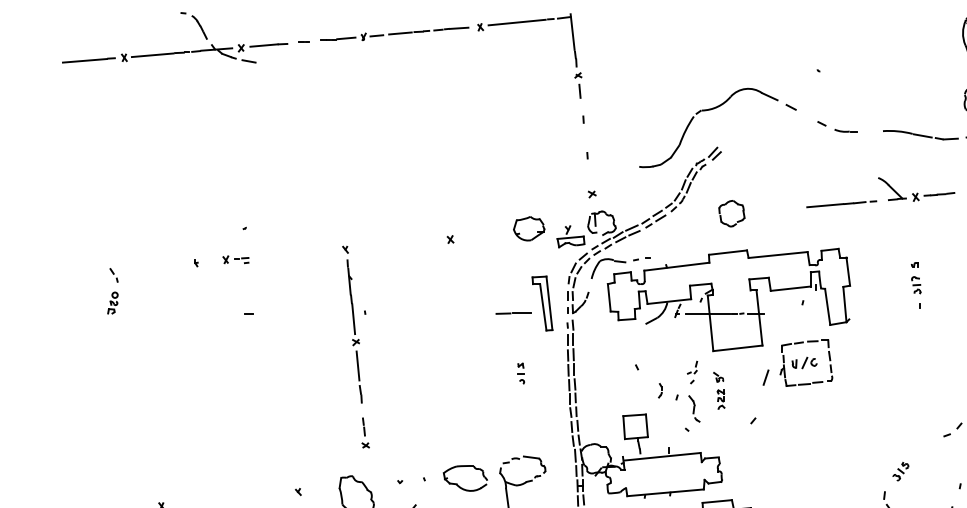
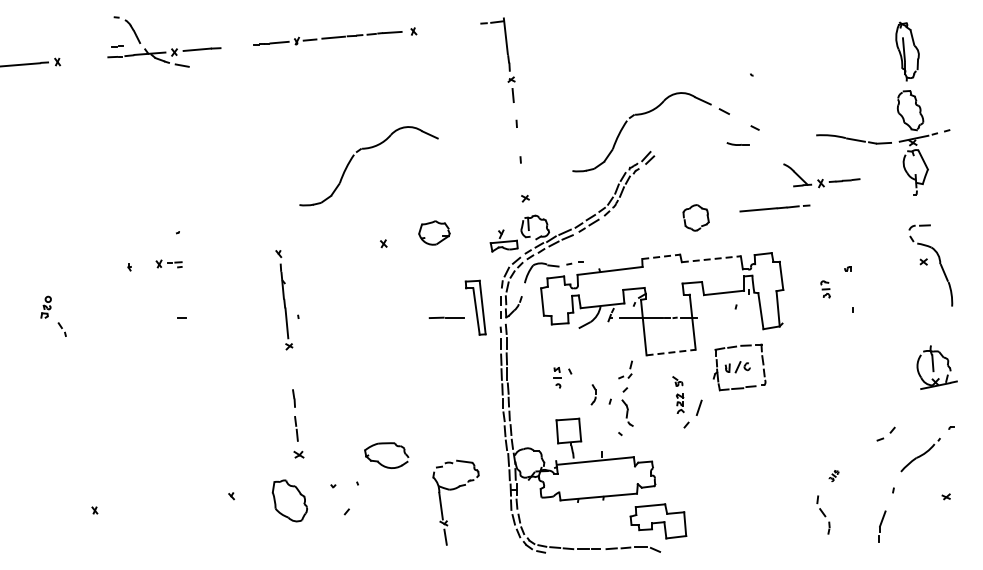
line: (516, 22) -> (449, 26), removed
line: (304, 42) -> (117, 46), moved
line: (152, 55) -> (85, 59), removed
part: (845, 130) -> (737, 143), moved
part: (434, 145) -> (367, 149), added
part: (916, 189) -> (821, 175), moved
part: (731, 213) -> (695, 217), moved
part: (529, 228) -> (434, 232), moved
line: (728, 252) -> (661, 256), solid -> dashed
line: (778, 255) -> (711, 259), solid -> dashed
part: (113, 275) -> (61, 329), moved
part: (916, 285) -> (825, 289), moved
line: (738, 348) -> (671, 352), solid -> dashed
line: (357, 365) -> (290, 369), removed
part: (692, 372) -> (625, 376), size x1.4
part: (521, 373) -> (557, 377), moved
line: (765, 377) -> (698, 407), moved
part: (660, 390) -> (593, 394), size x1.4
part: (719, 390) -> (678, 394), moved
part: (365, 432) -> (298, 436), size x1.4
part: (900, 471) -> (833, 475), size x0.6
part: (458, 484) -> (379, 461), moved

